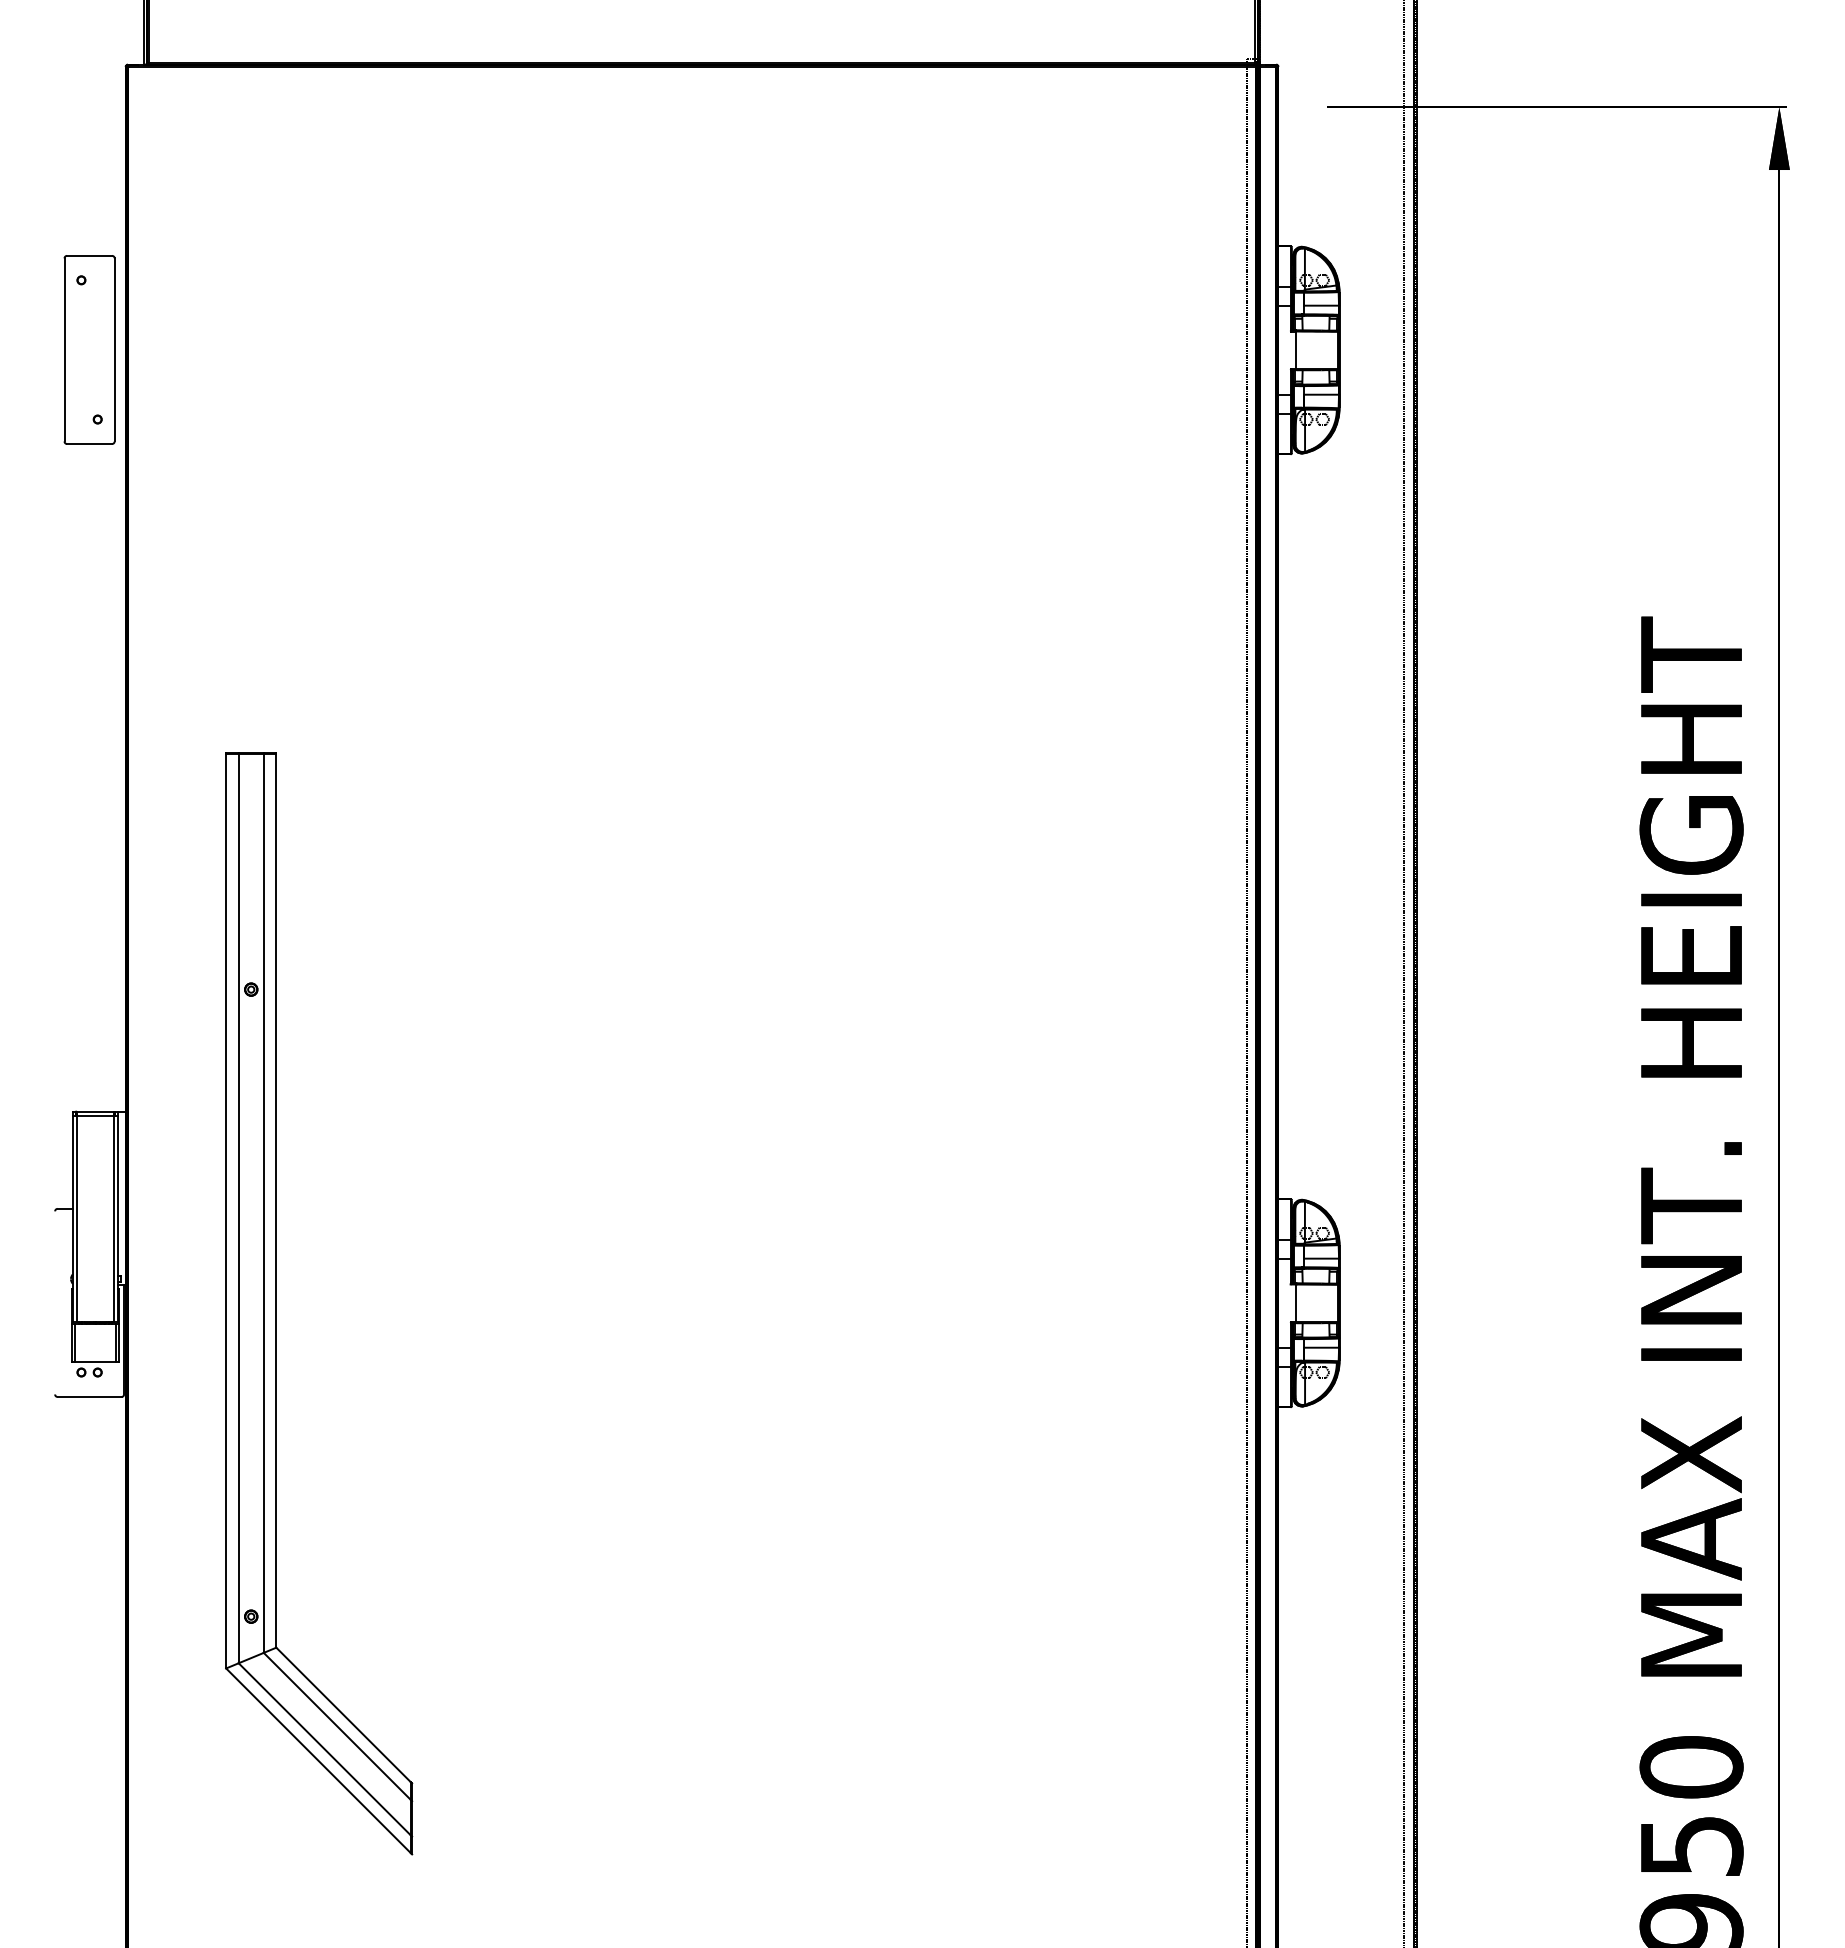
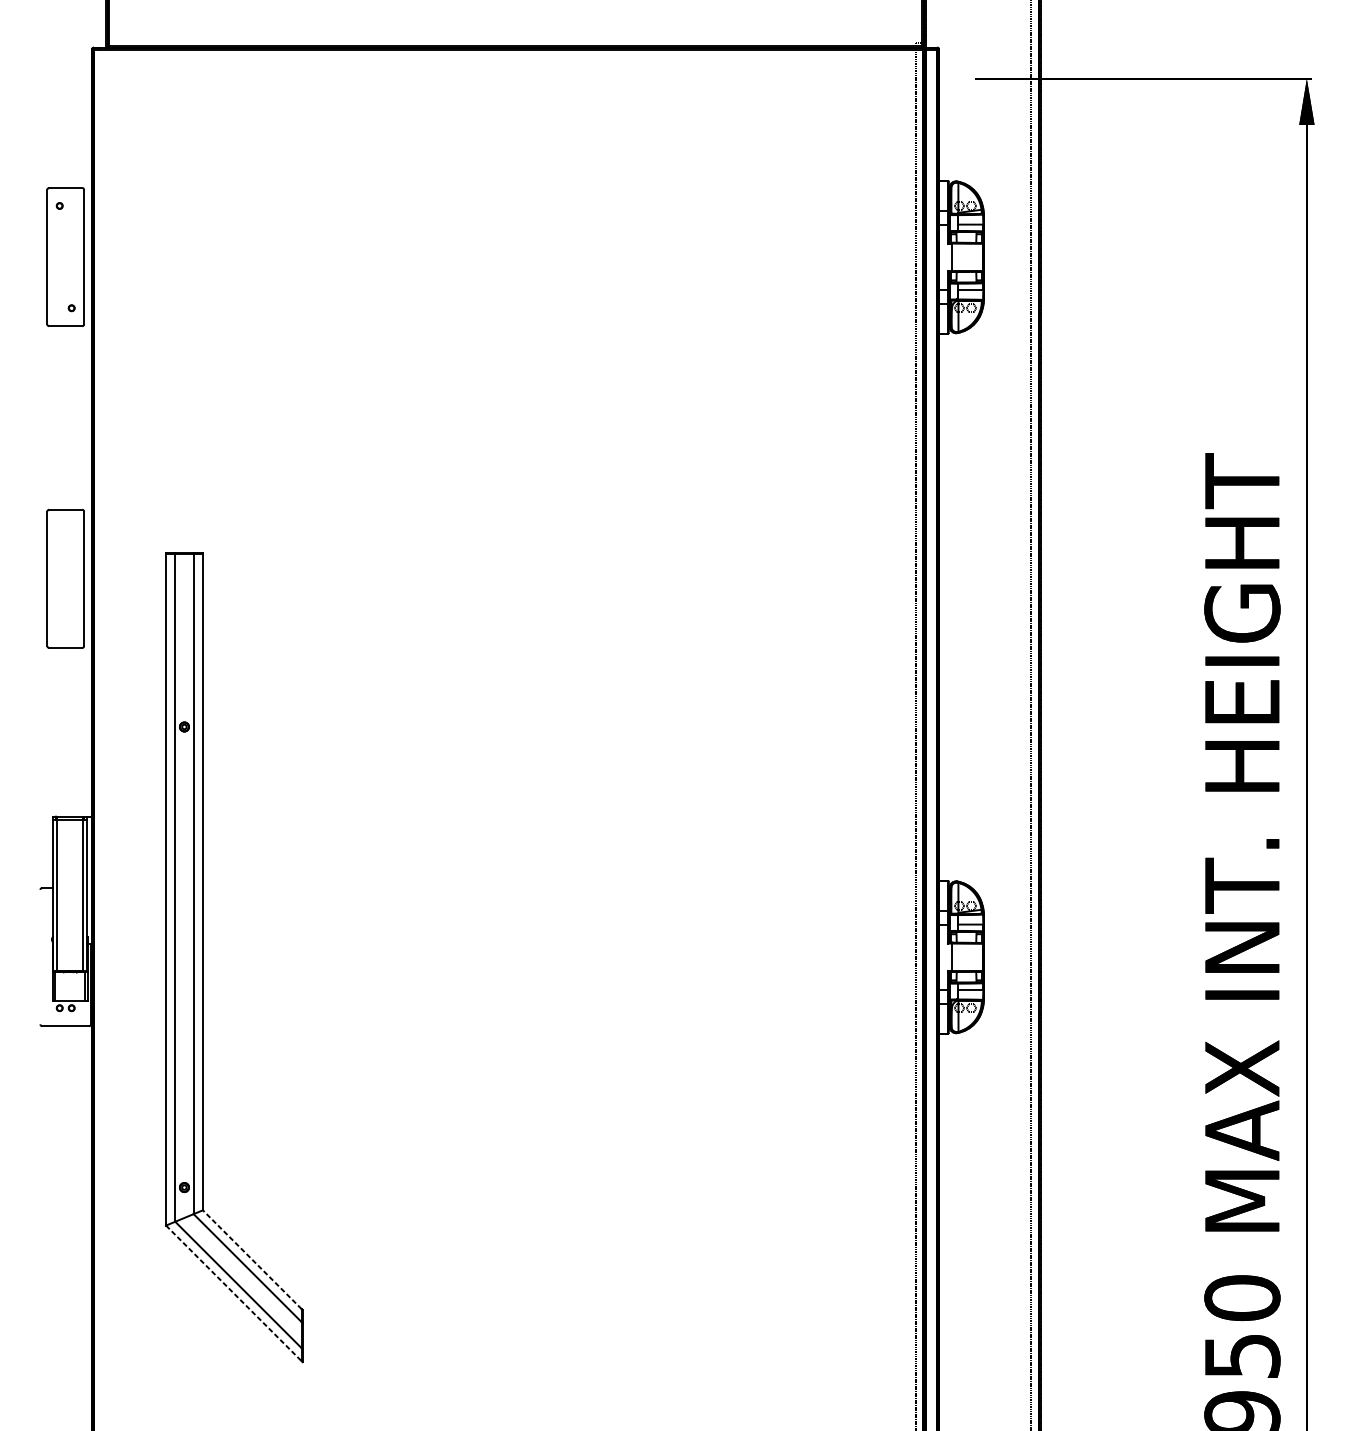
part: (89, 787) -> (65, 578), added
line: (343, 1714) -> (252, 1259), solid -> dashed
line: (318, 1760) -> (233, 1293), solid -> dashed

